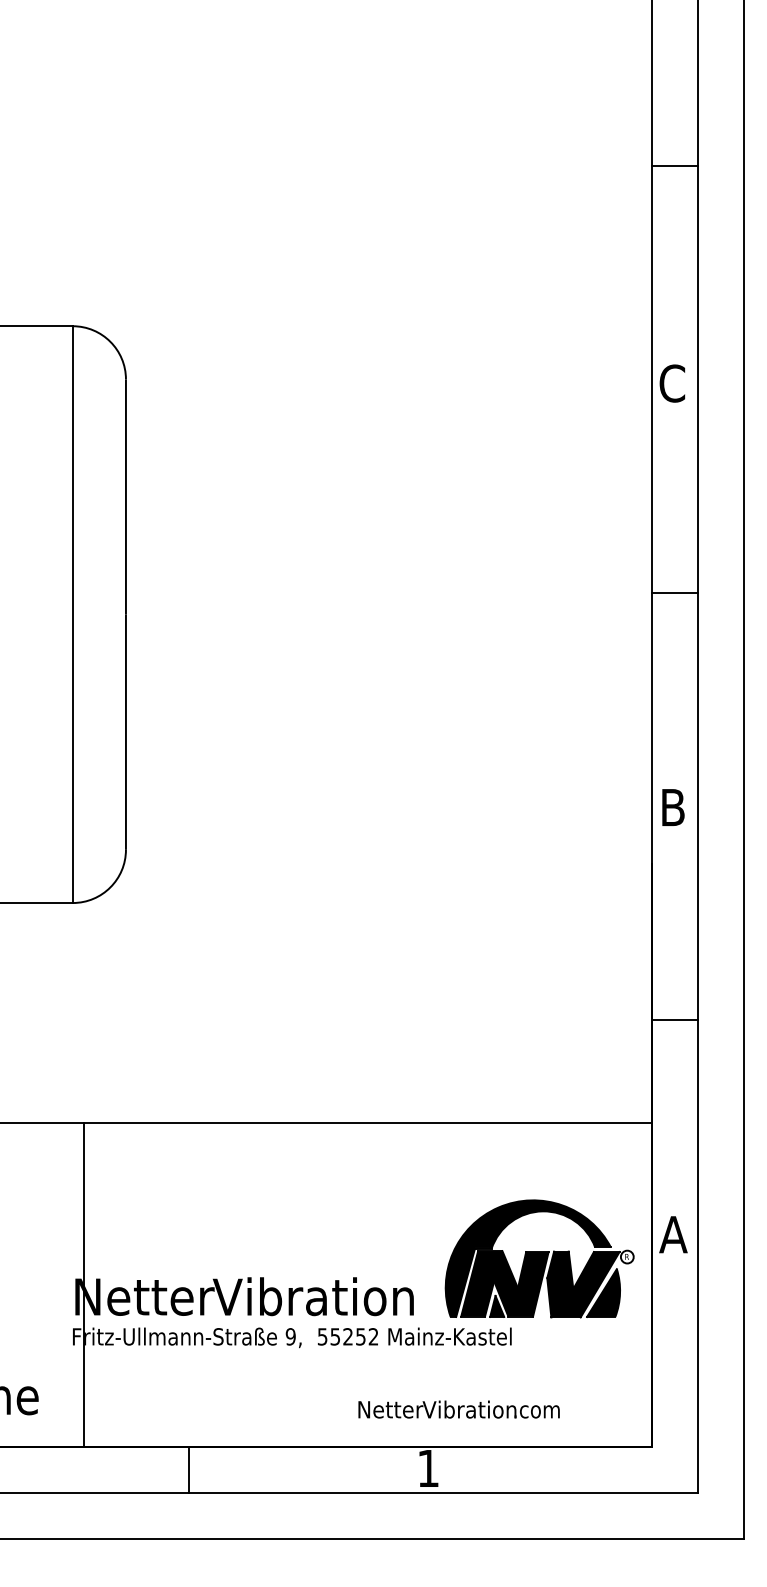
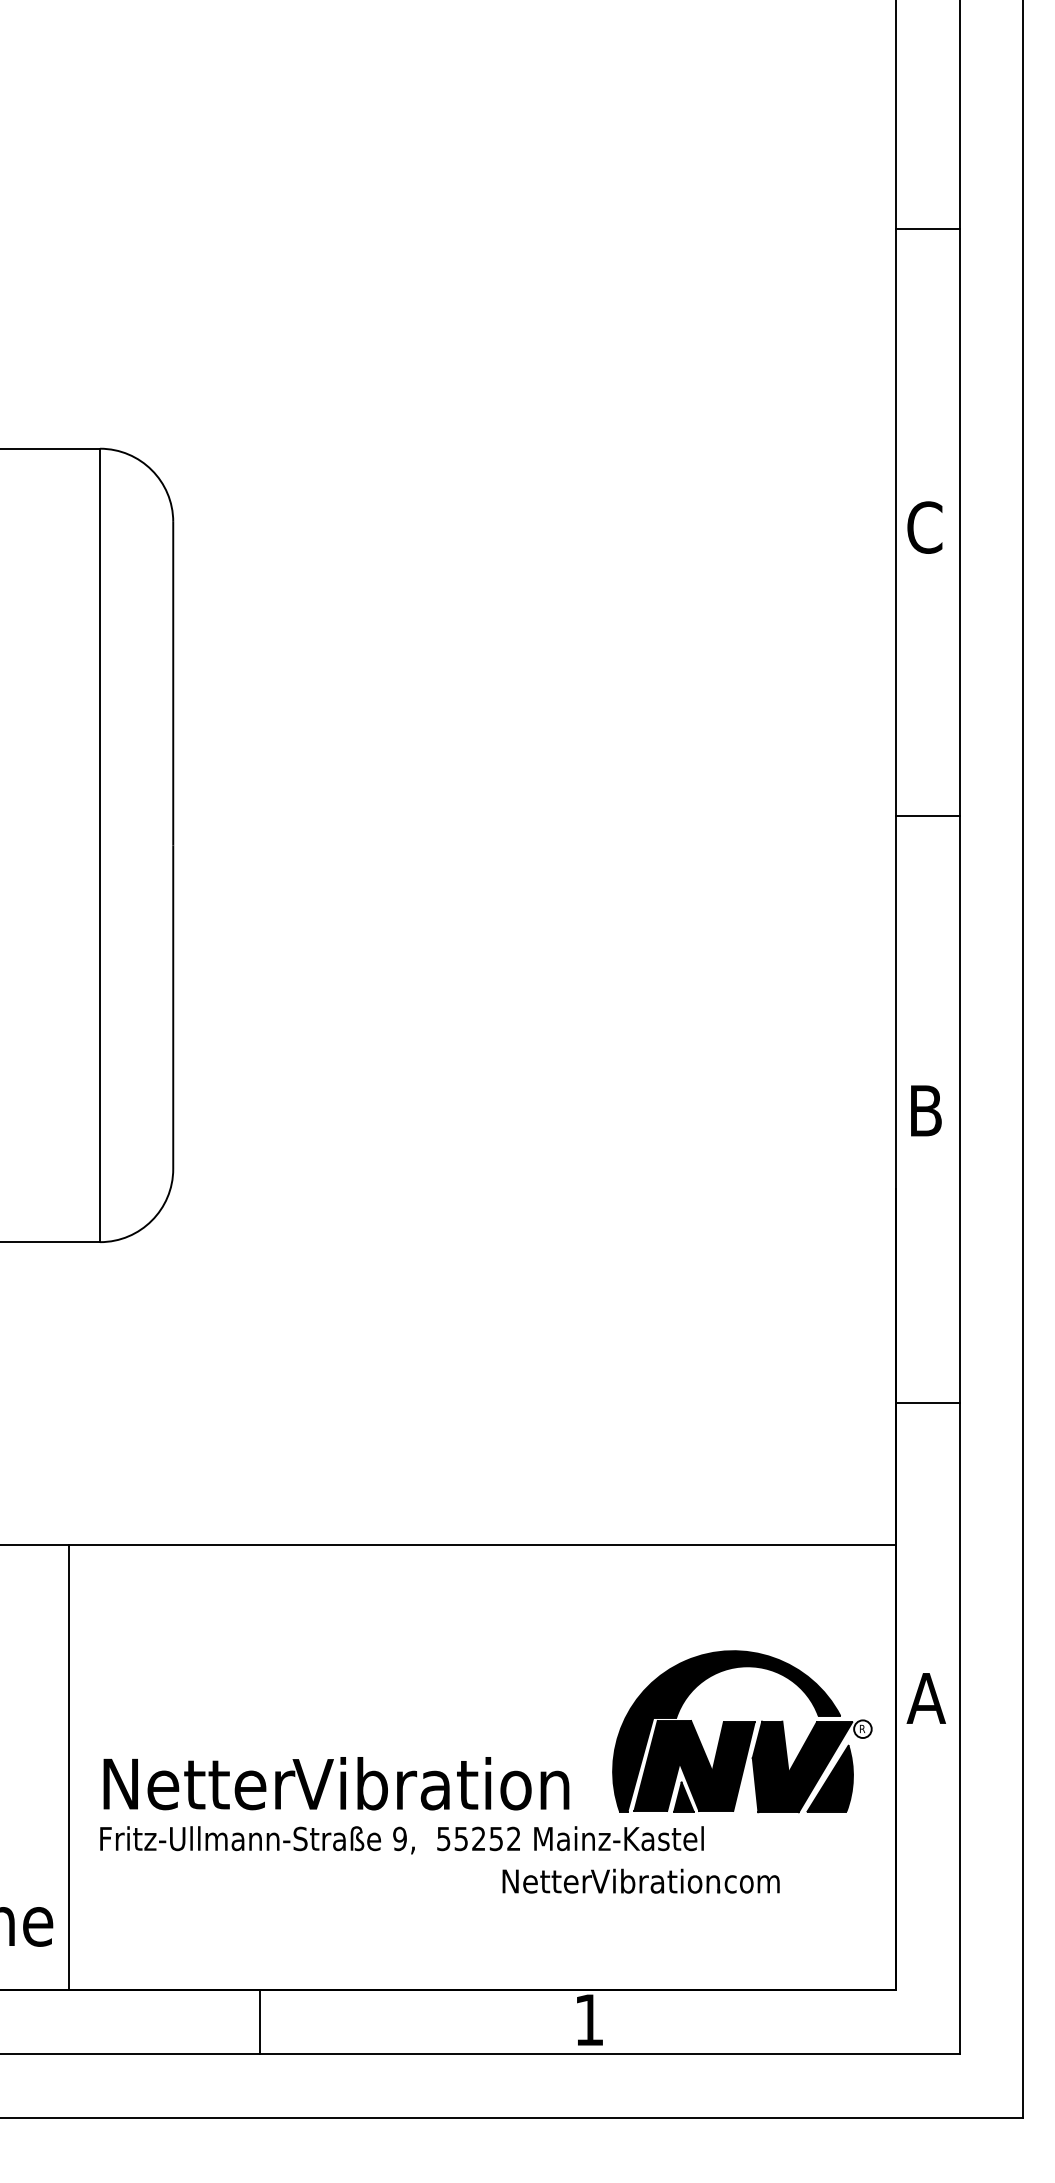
line: (84, 1284) -> (69, 1766), moved
text: (458, 1409) -> (640, 1881), moved

